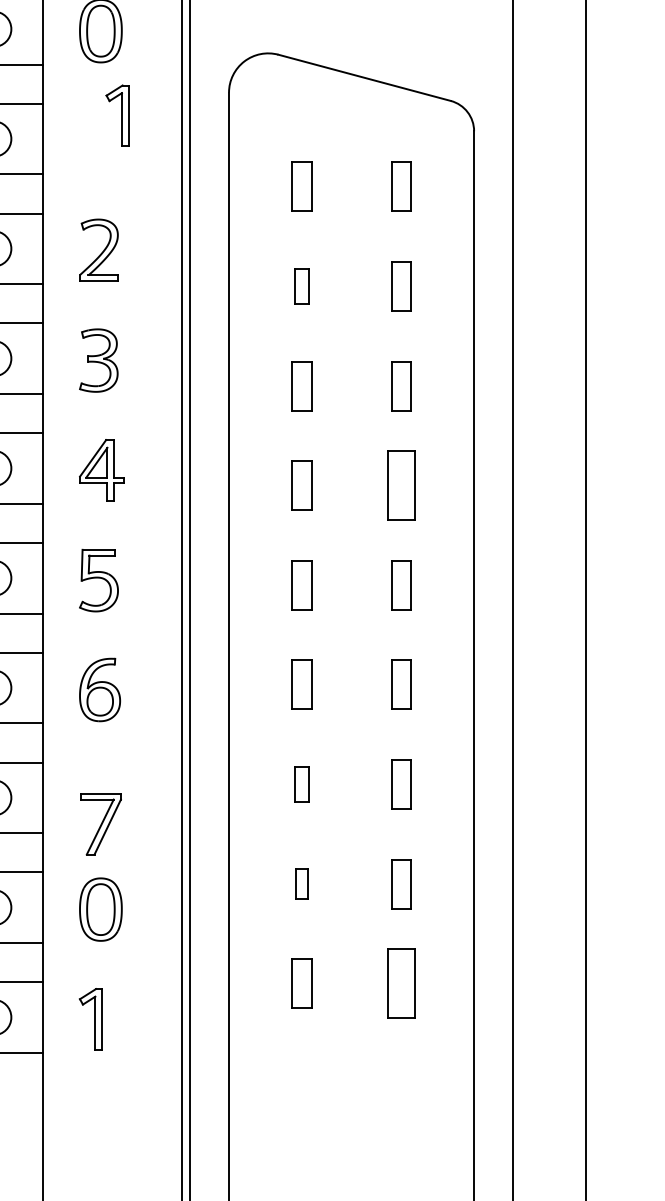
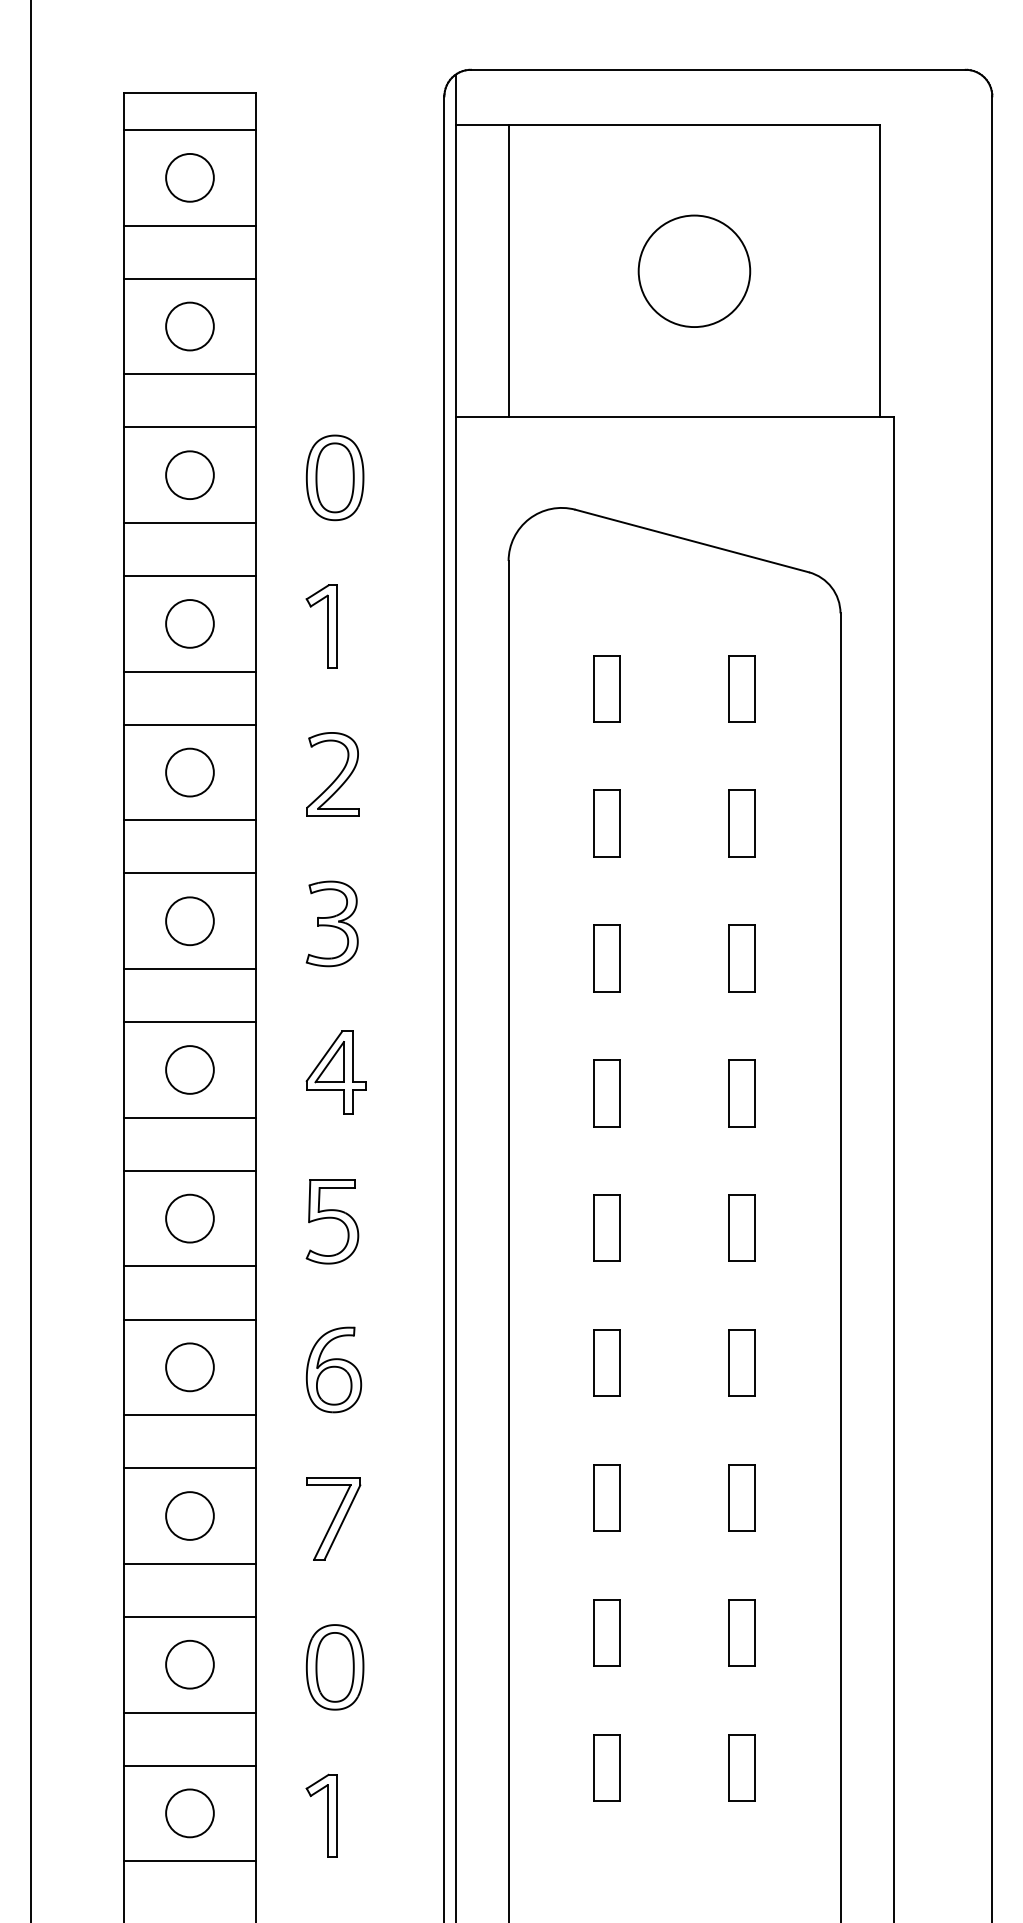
part: (117, 115) -> (321, 626), moved
part: (301, 286) -> (606, 823), size x1.43
part: (401, 485) -> (741, 1093), size x0.71
part: (301, 784) -> (606, 1497), size x1.43
part: (101, 824) -> (333, 1518), moved
part: (301, 883) -> (606, 1632), size x1.67
part: (401, 983) -> (741, 1767), size x0.71

